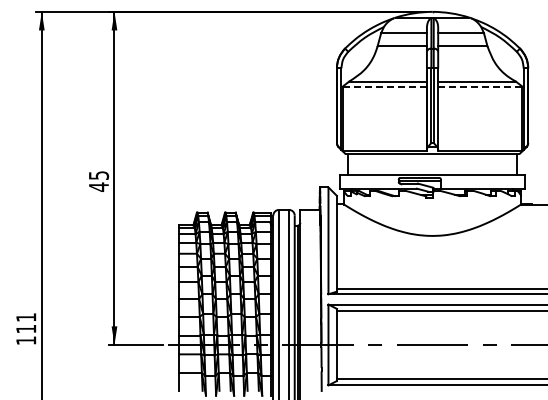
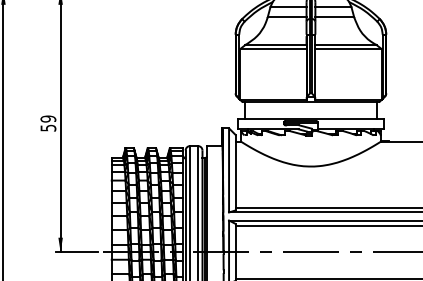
line: (384, 86) -> (273, 48), dashed -> solid
line: (479, 86) -> (347, 48), dashed -> solid
text: (98, 181) -> (48, 123), 45 -> 59

